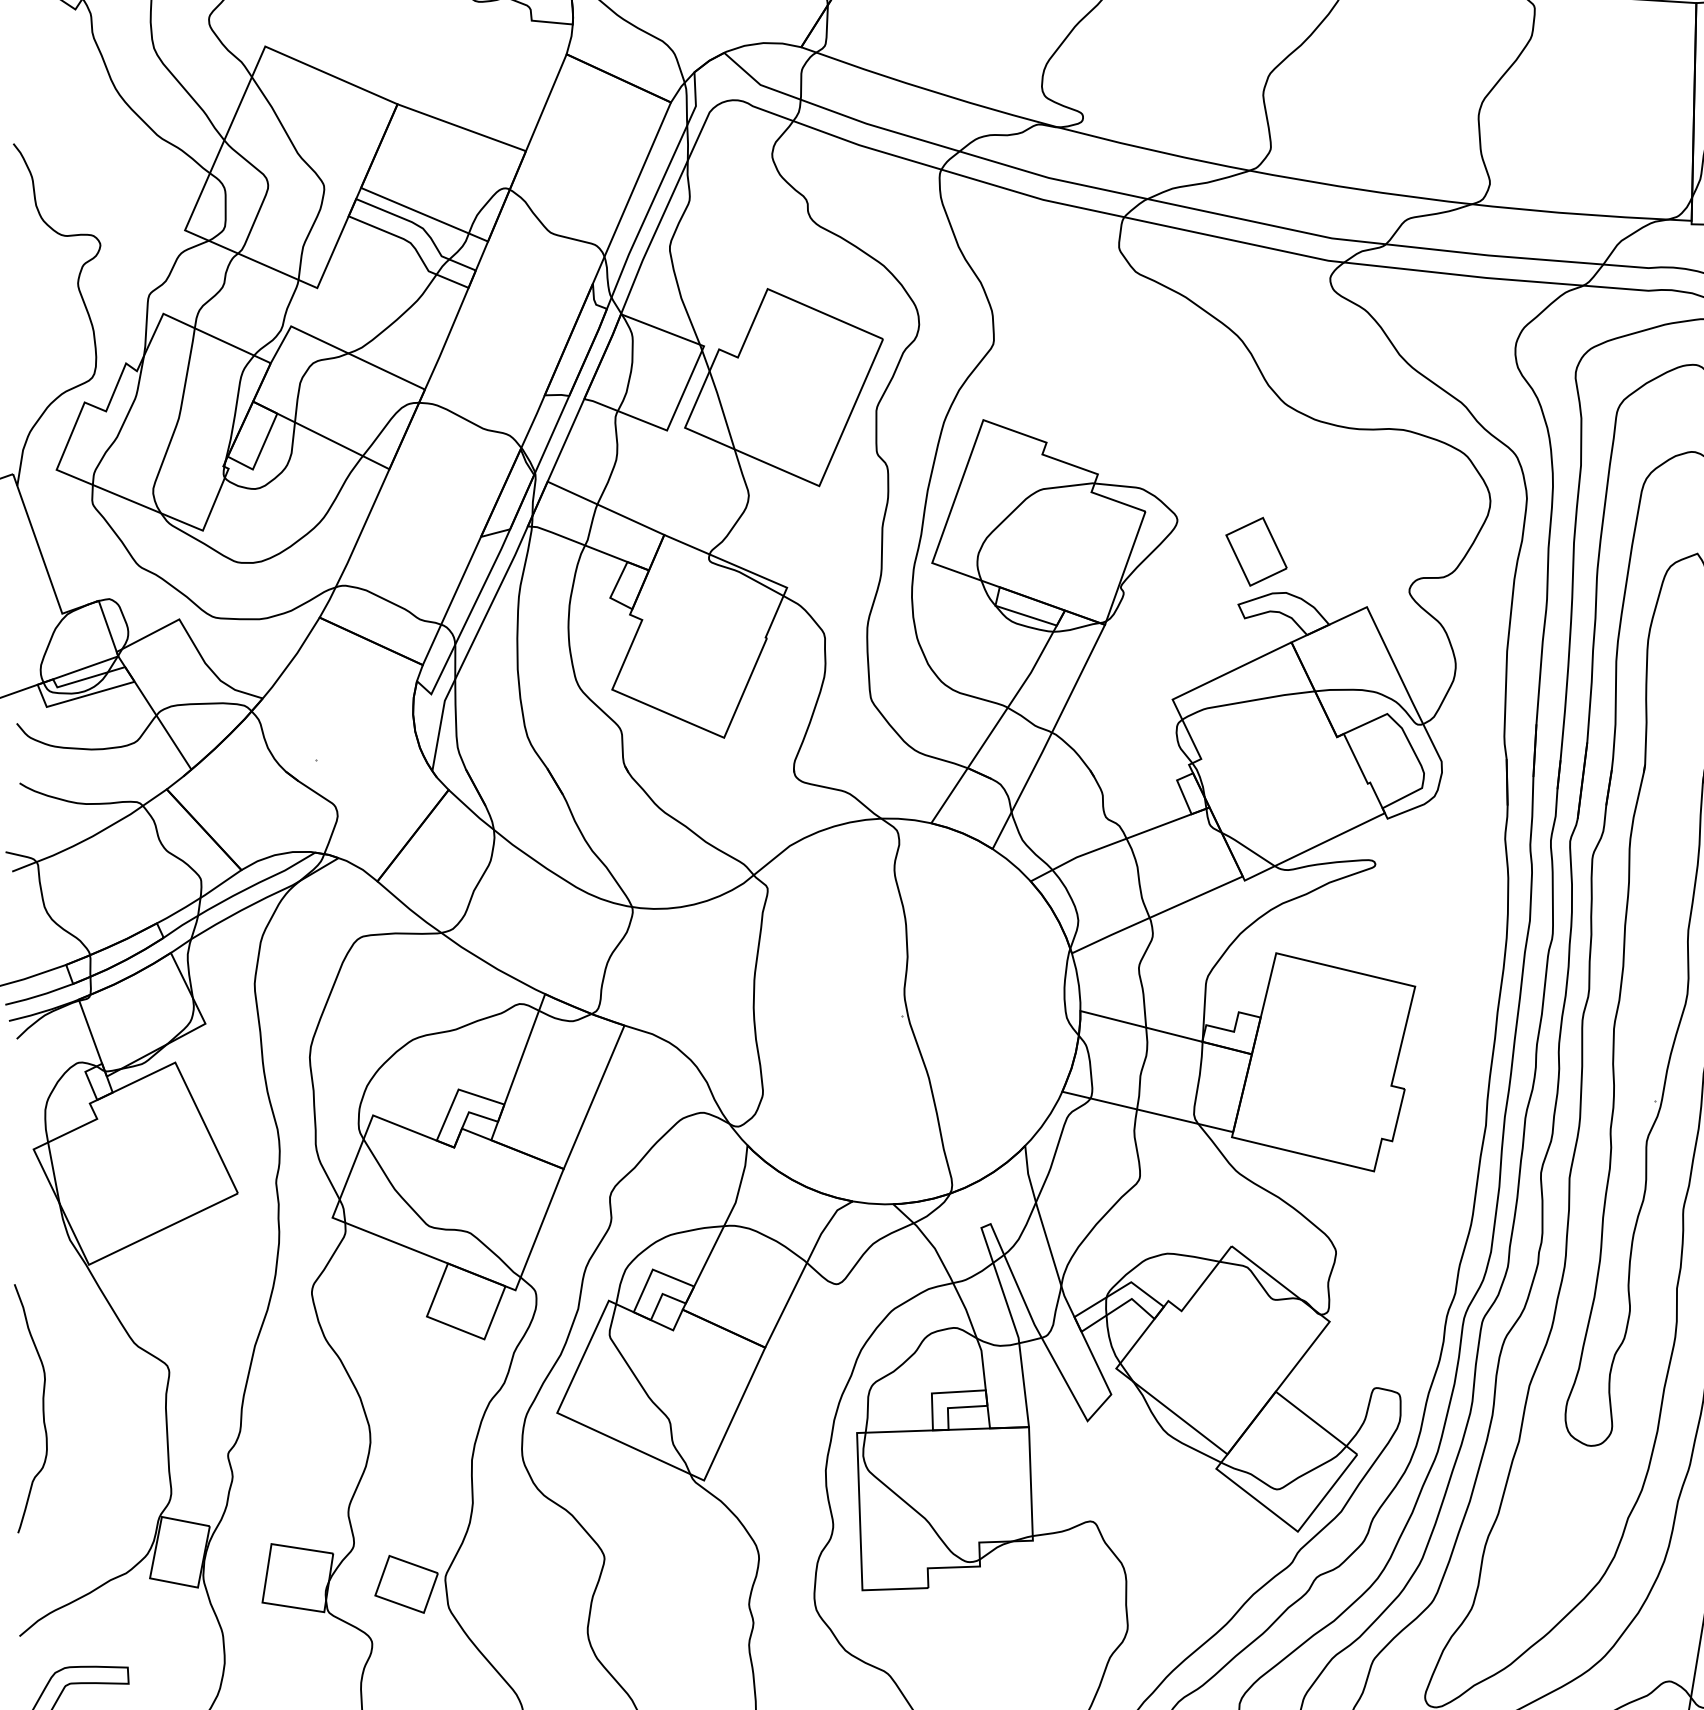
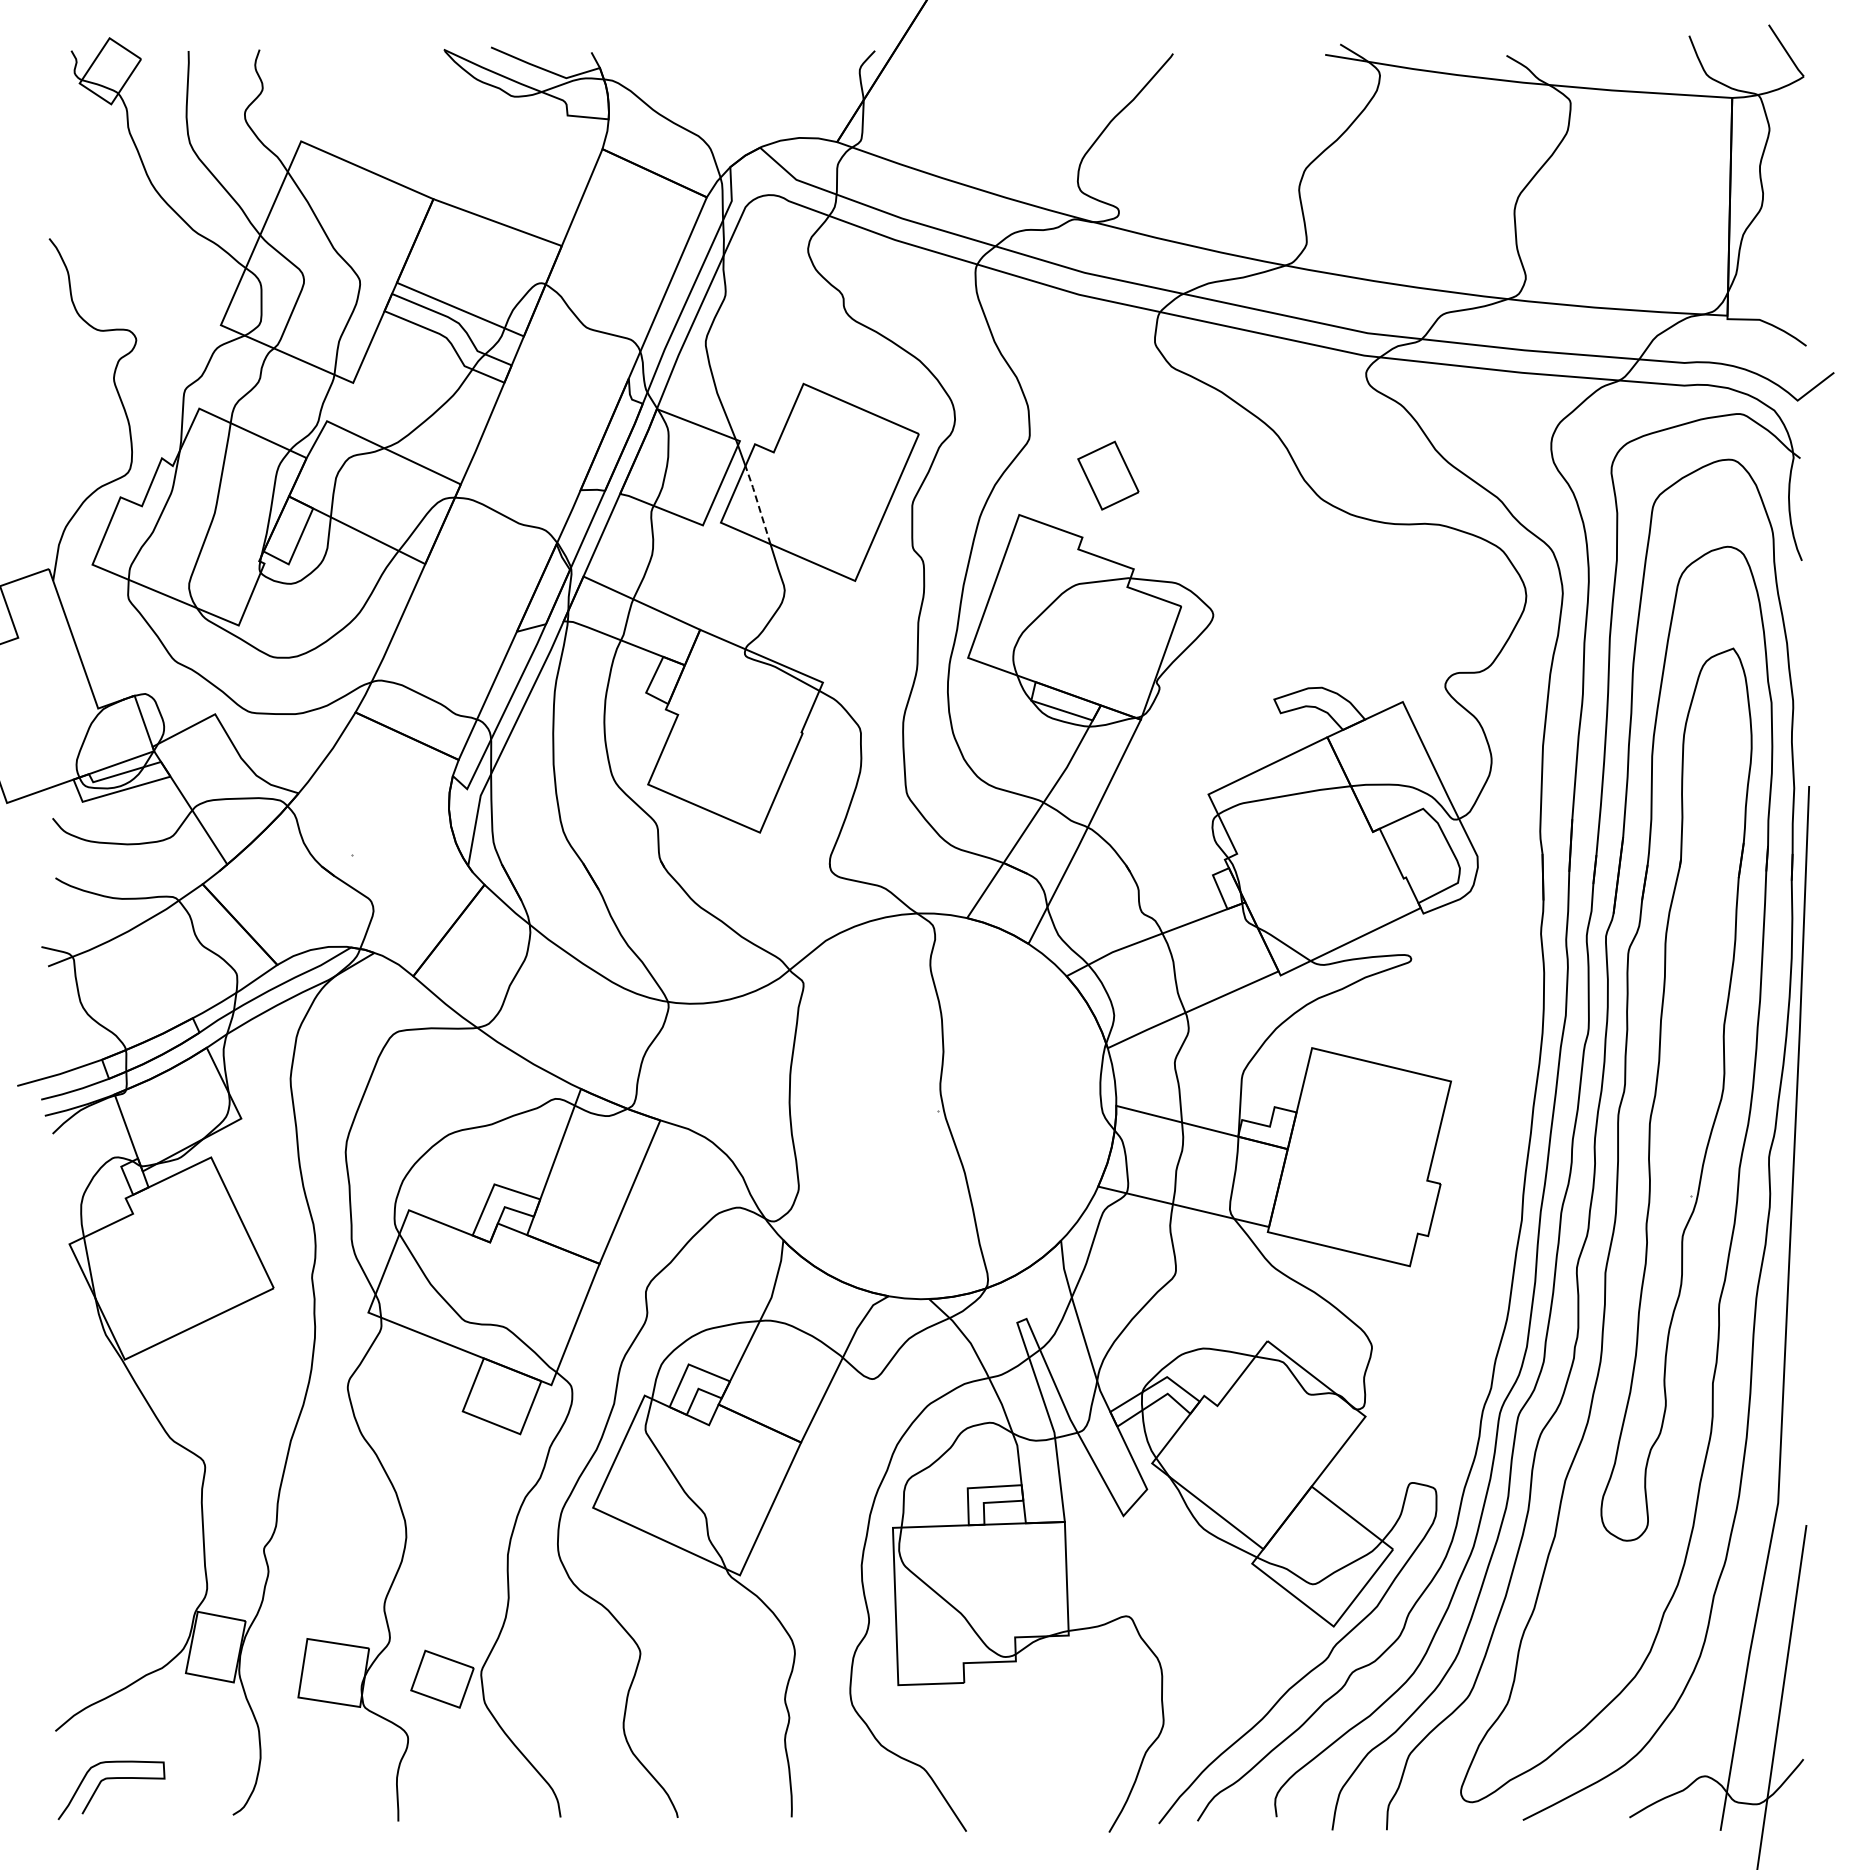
line: (722, 409) -> (758, 504), solid -> dashed
part: (1256, 551) -> (1108, 475), moved
curve: (42, 1408) -> (78, 1503), removed

